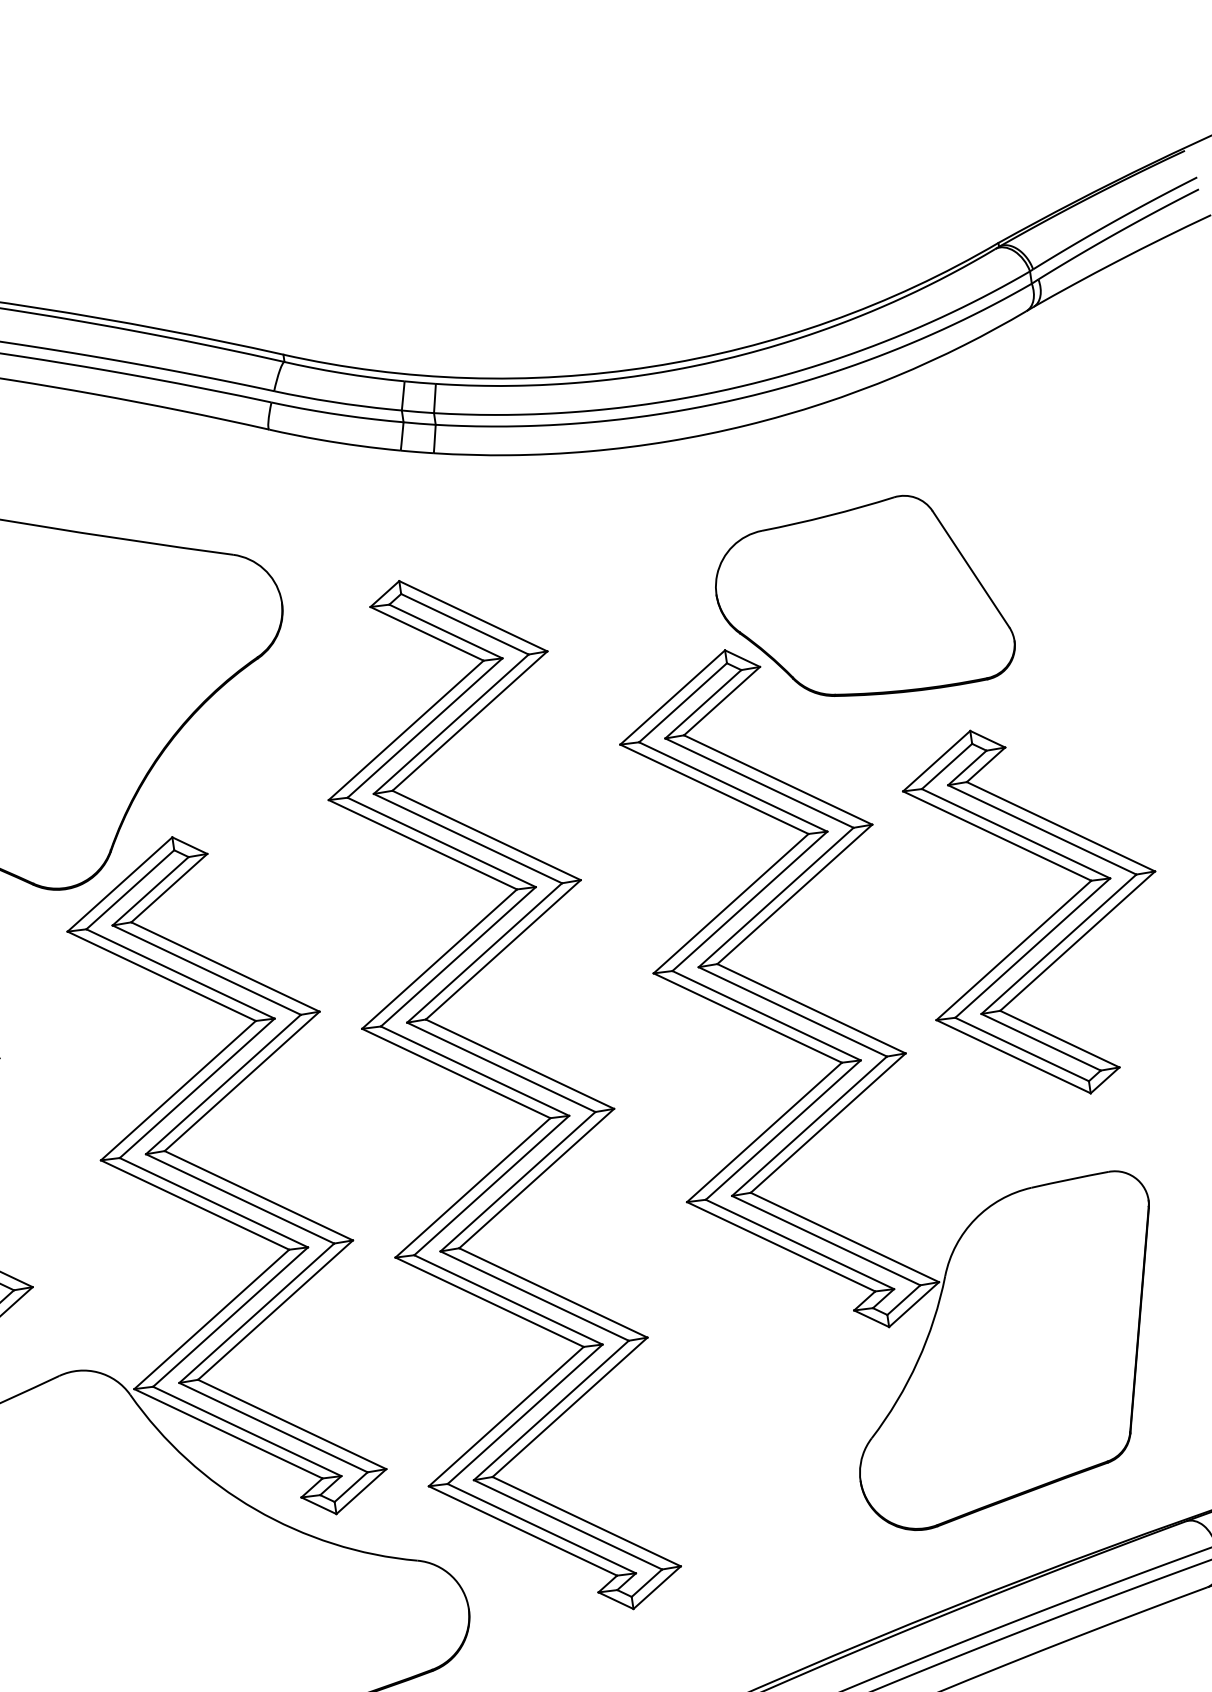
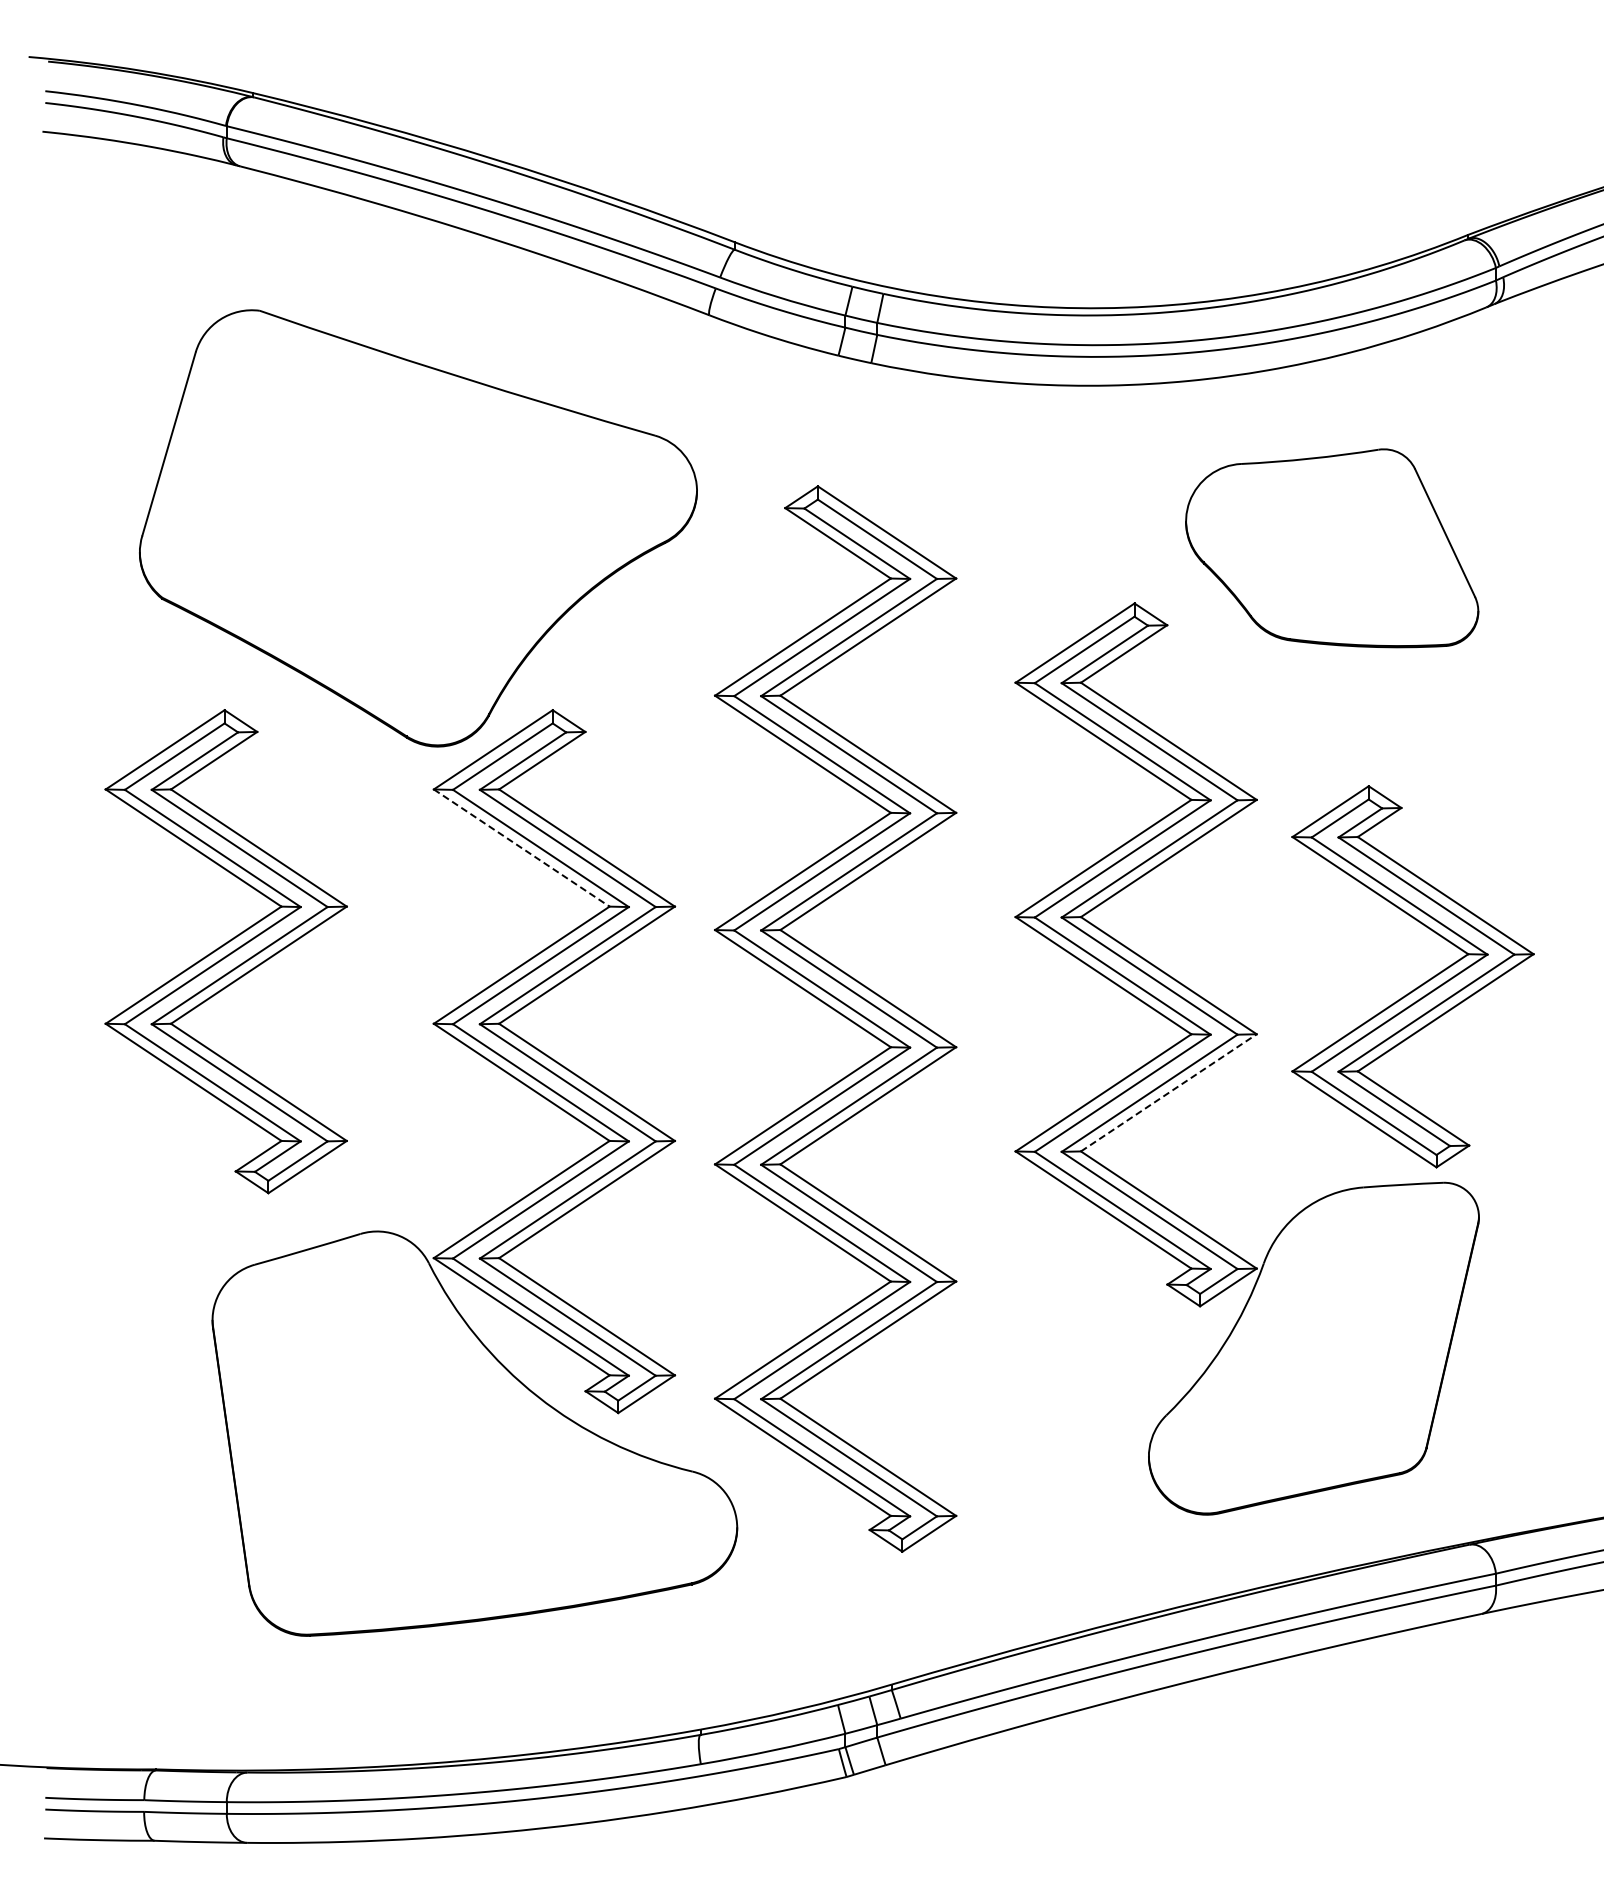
part: (863, 600) -> (1332, 548), moved
part: (1046, 919) -> (1417, 986), moved
line: (161, 976) -> (521, 848), solid -> dashed
line: (827, 1122) -> (1168, 1092), solid -> dashed

